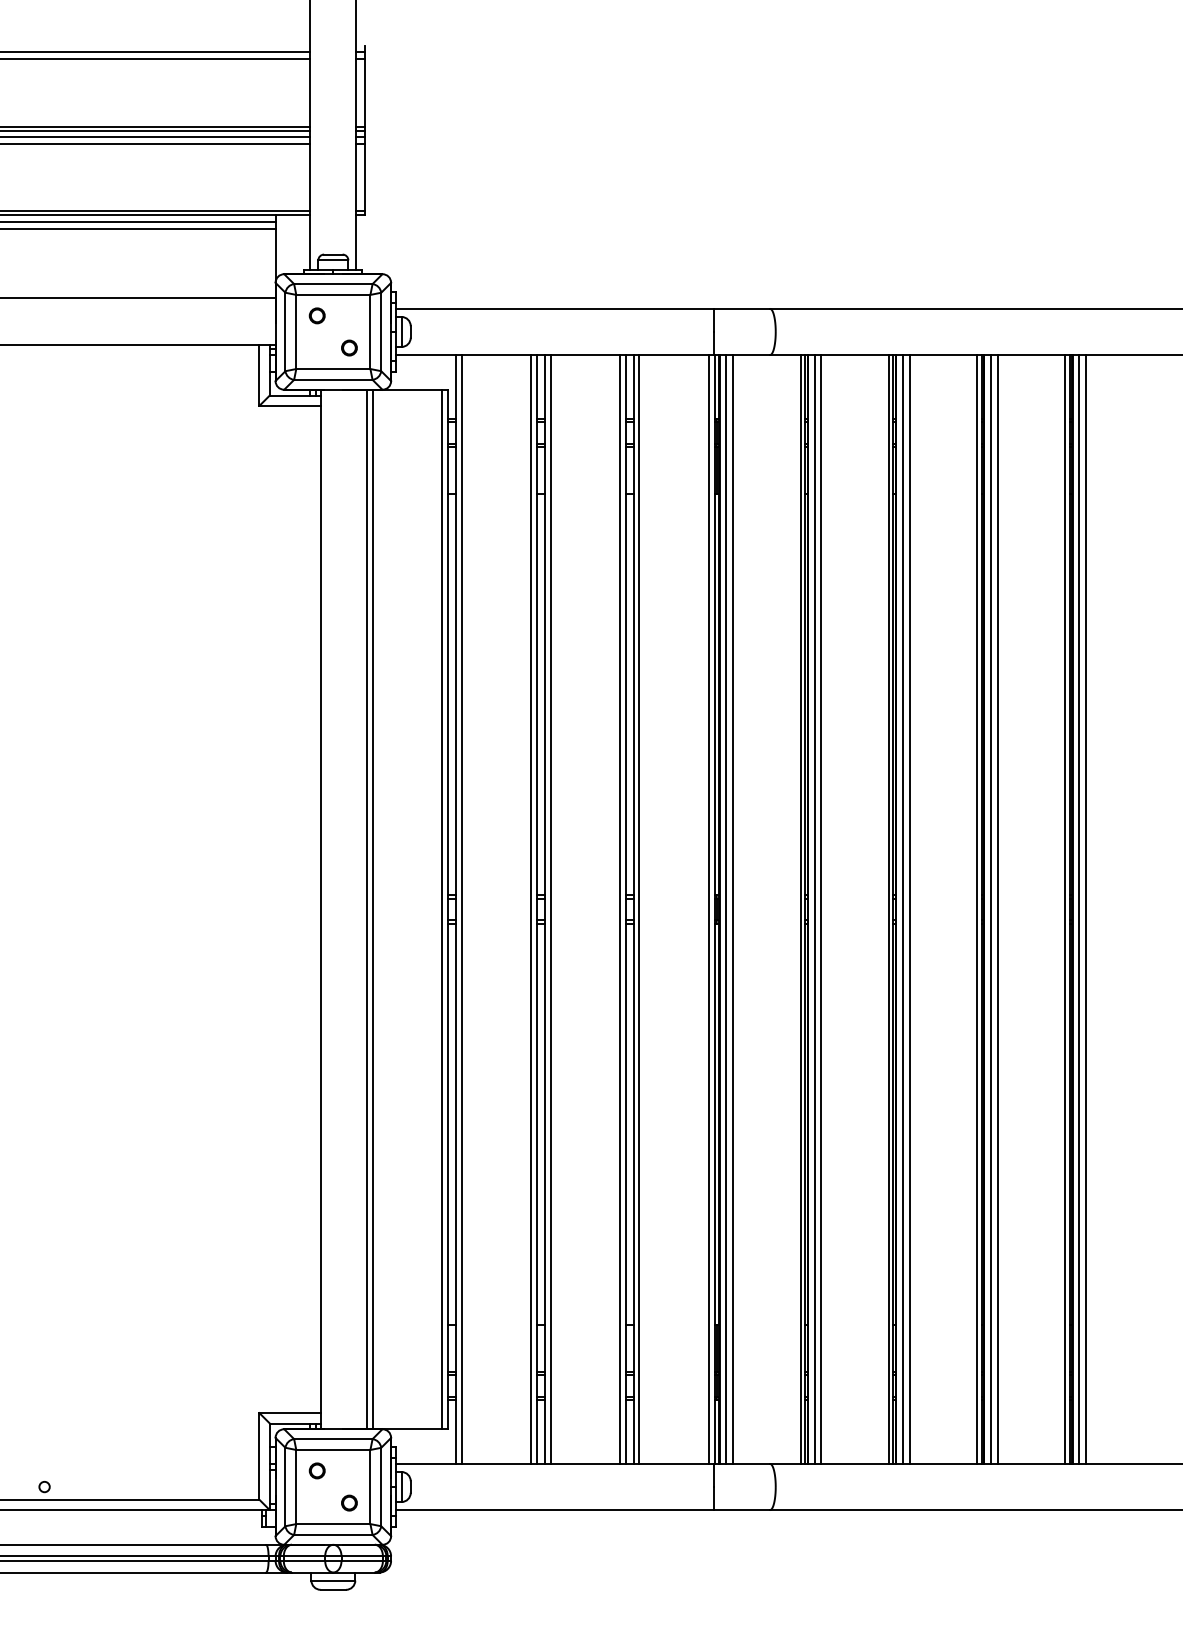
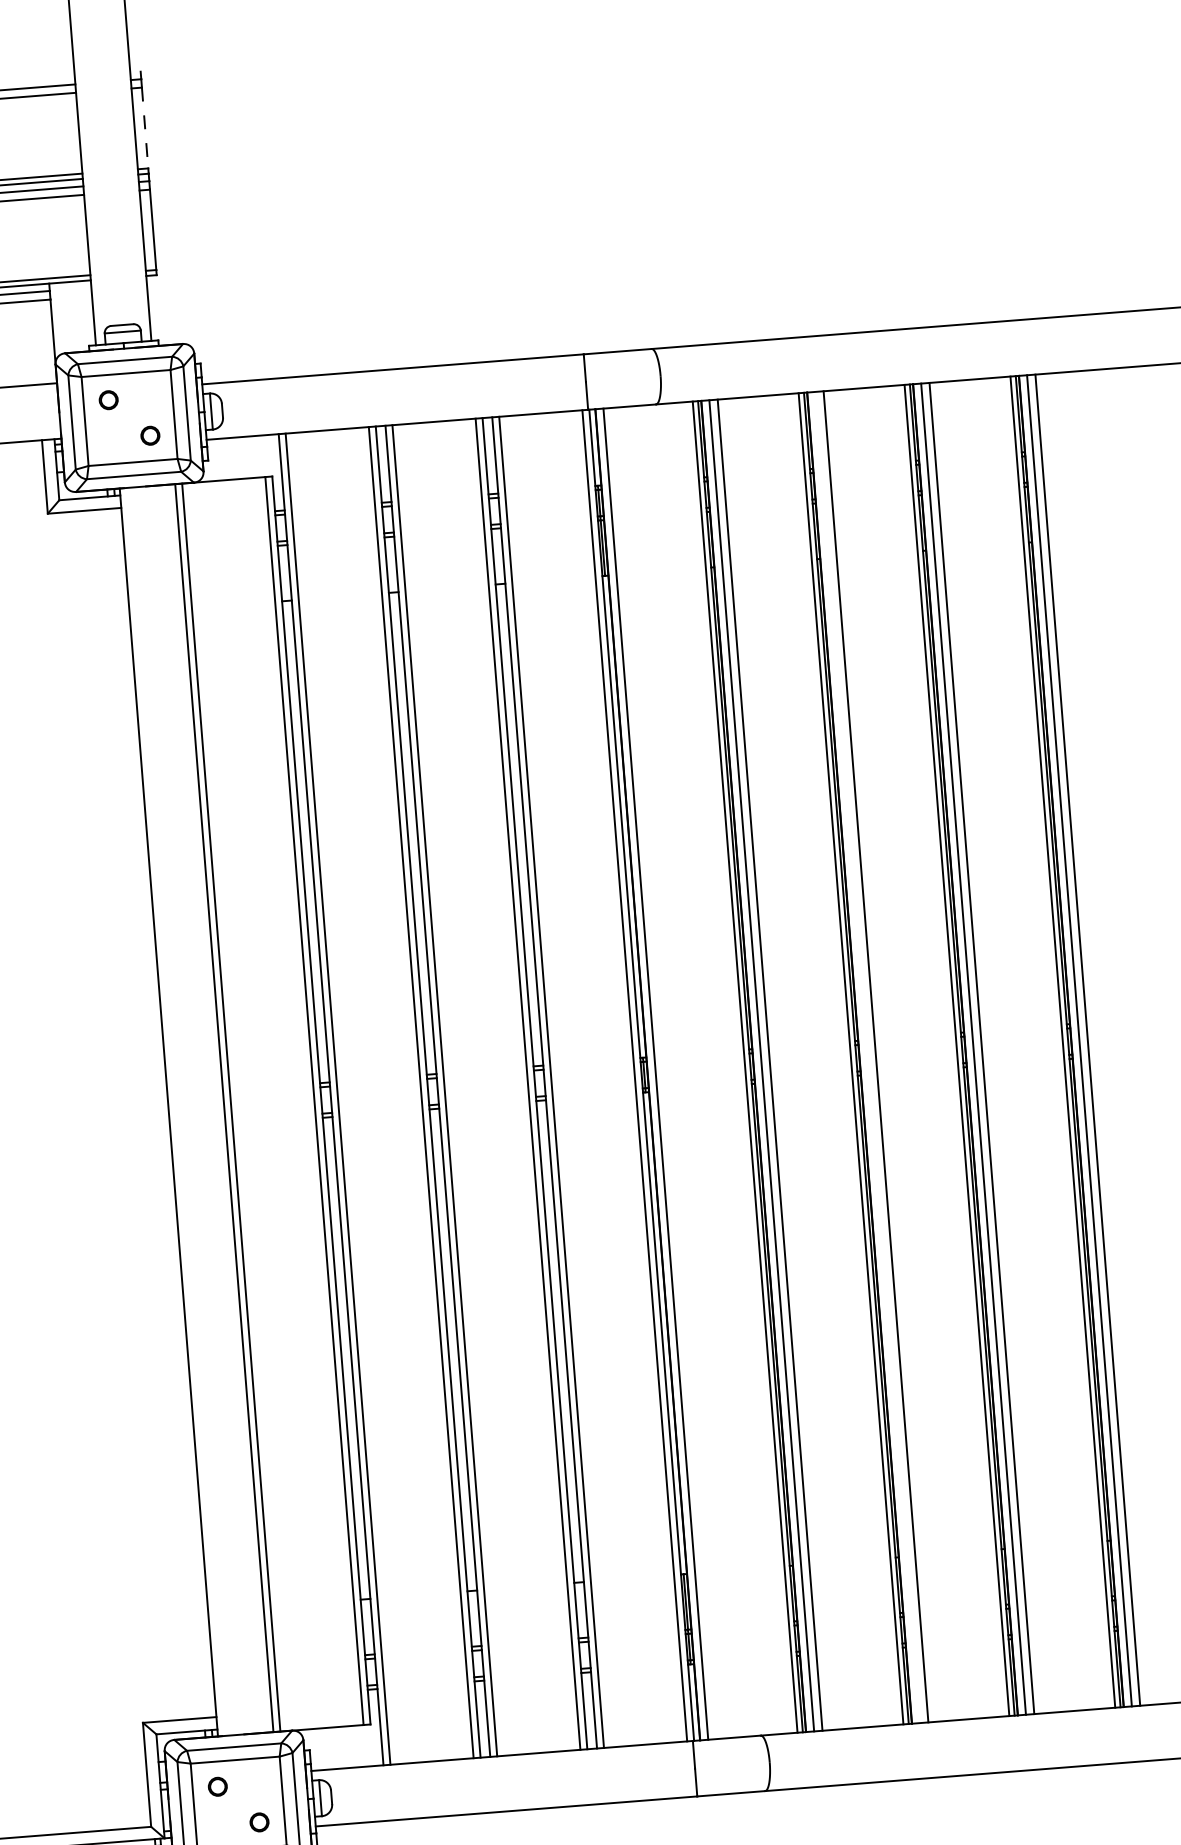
line: (365, 92) -> (145, 127), solid -> dashed
line: (733, 909) -> (664, 1073), removed
line: (902, 909) -> (867, 1057), removed

